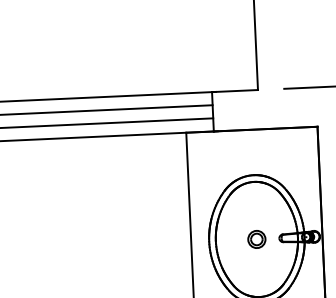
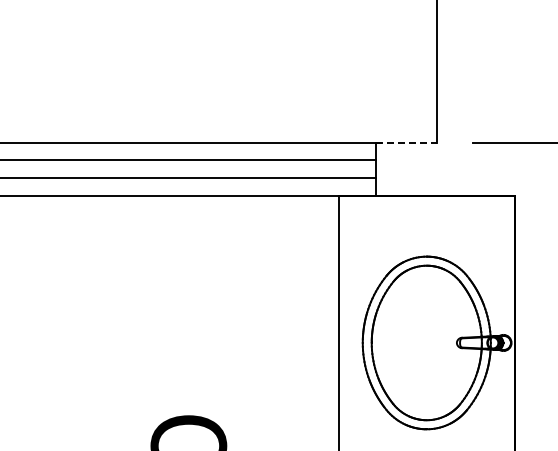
line: (235, 90) -> (406, 142), solid -> dashed
part: (256, 239) -> (426, 342), removed

